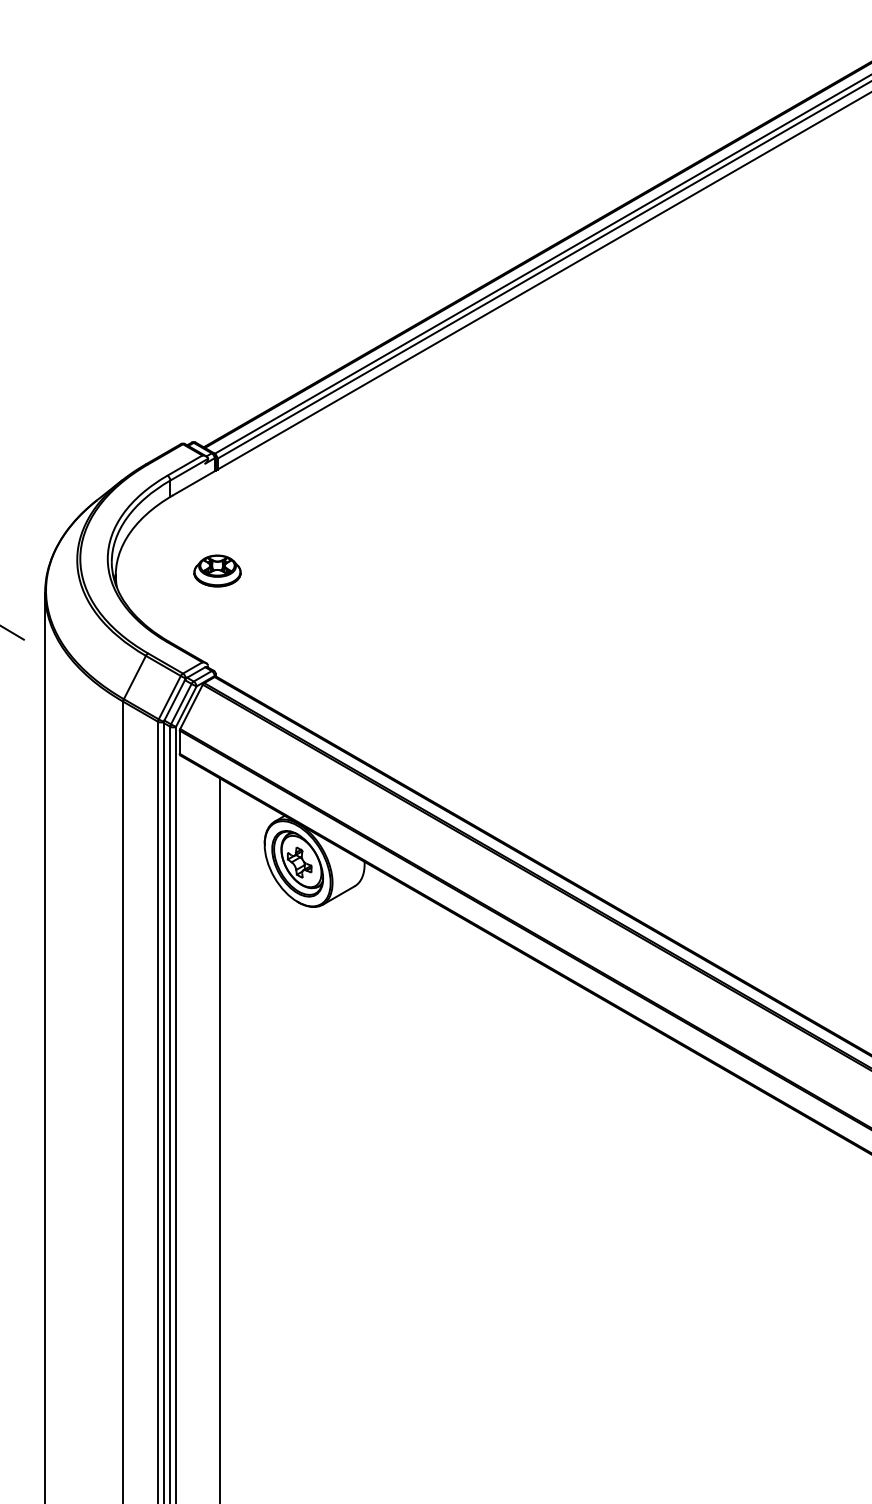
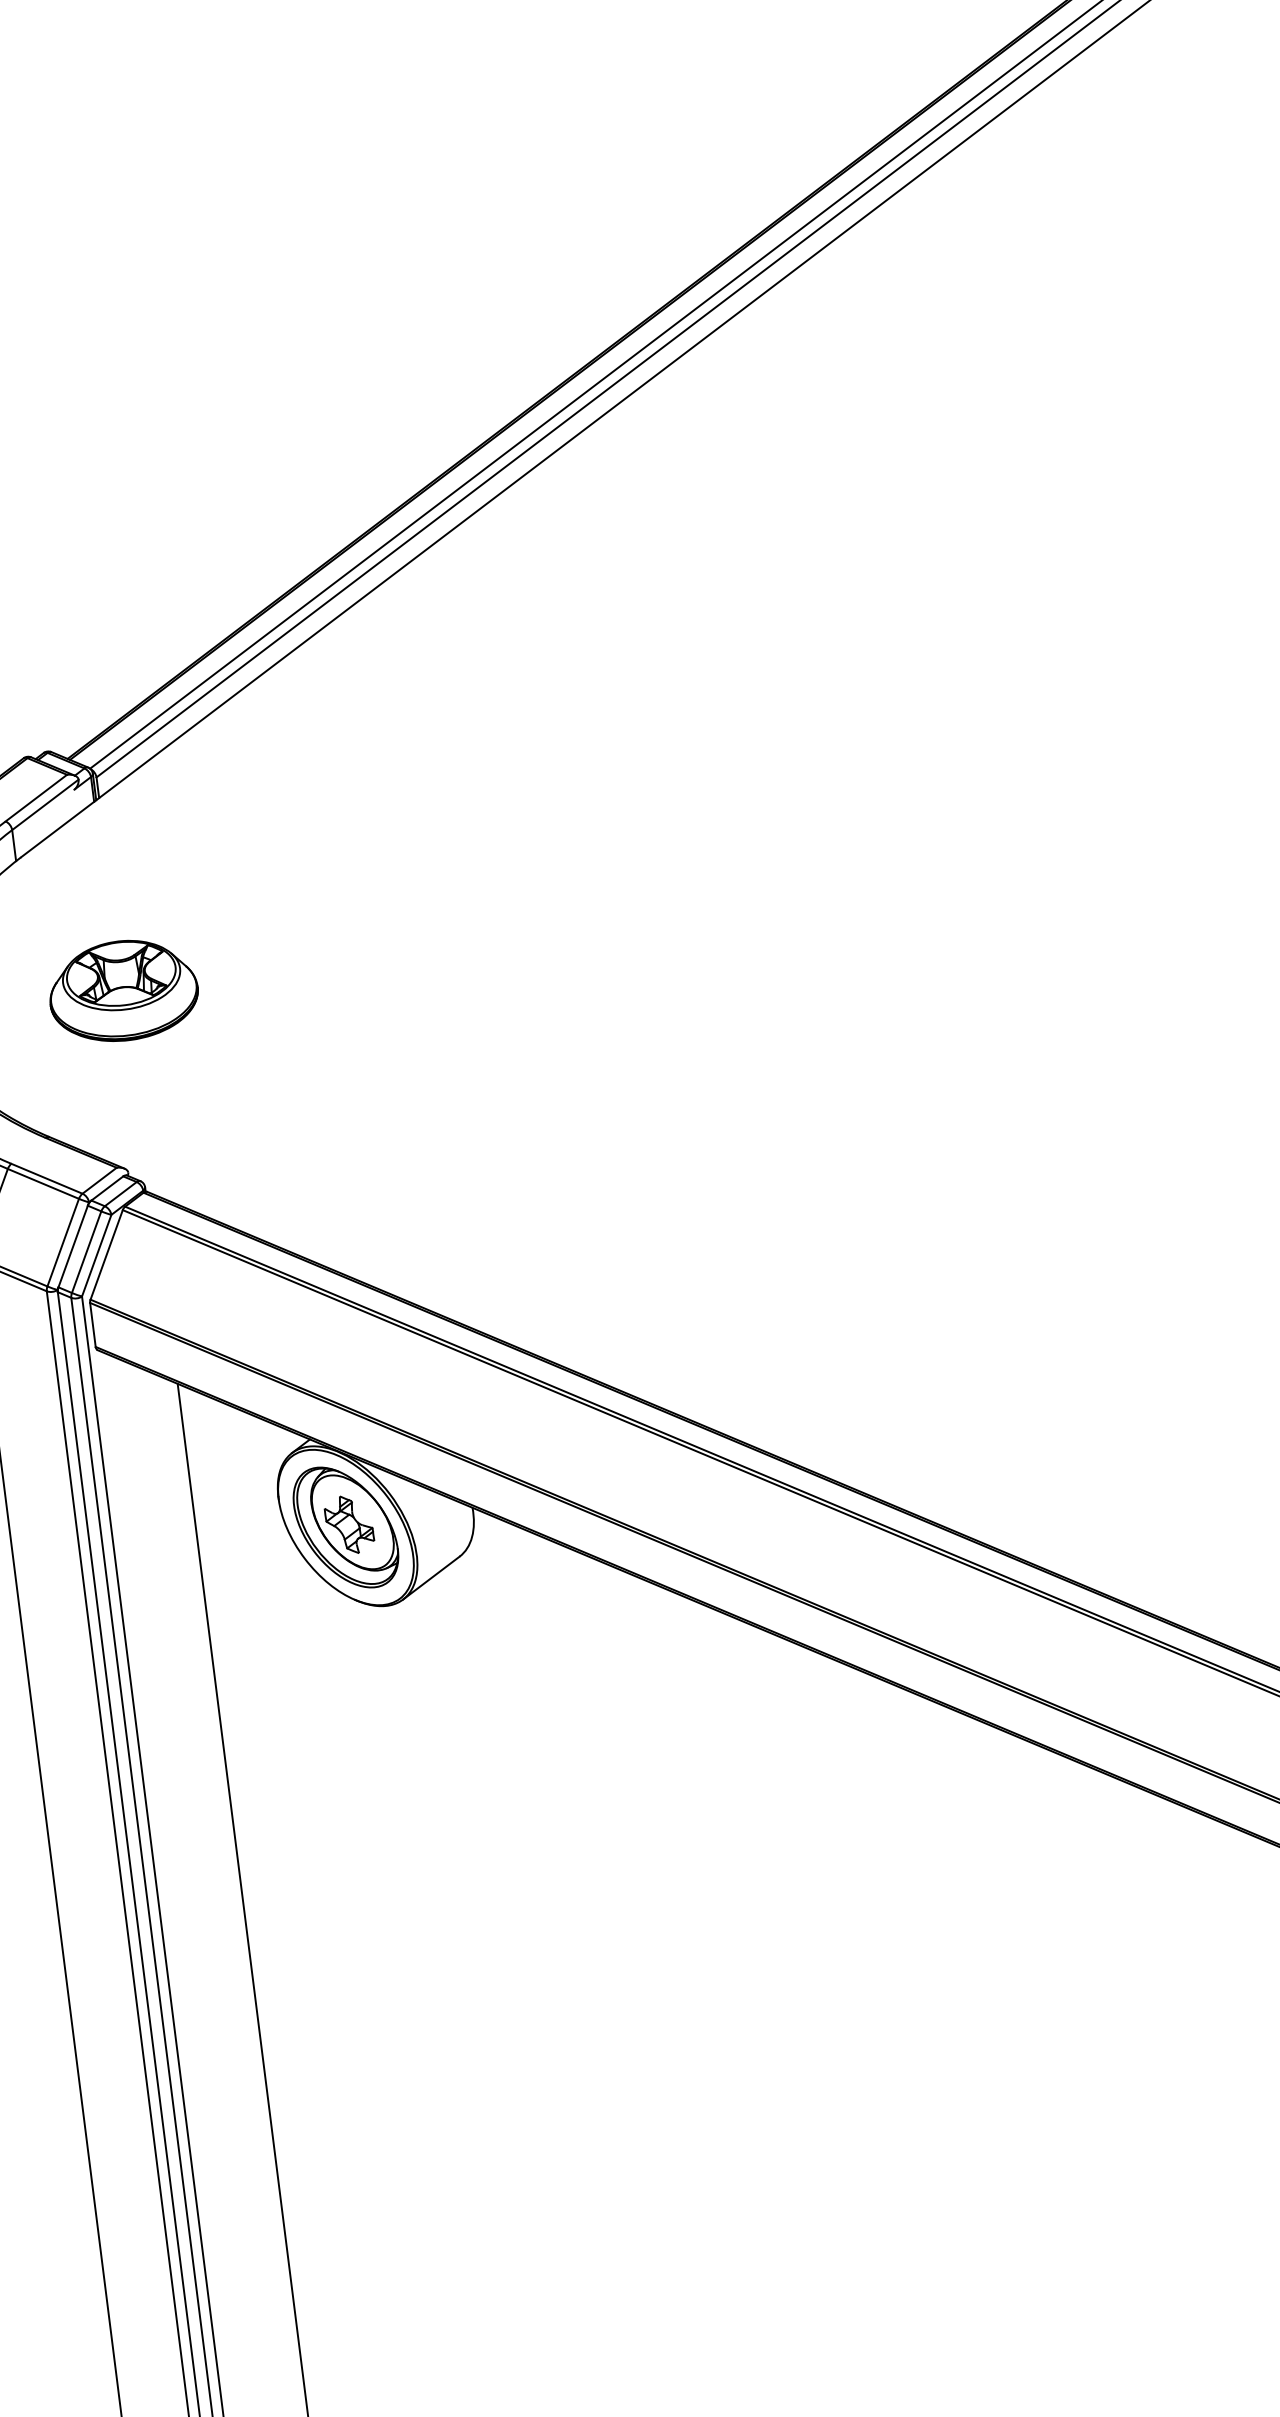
part: (217, 570) -> (123, 989), size x1.67

